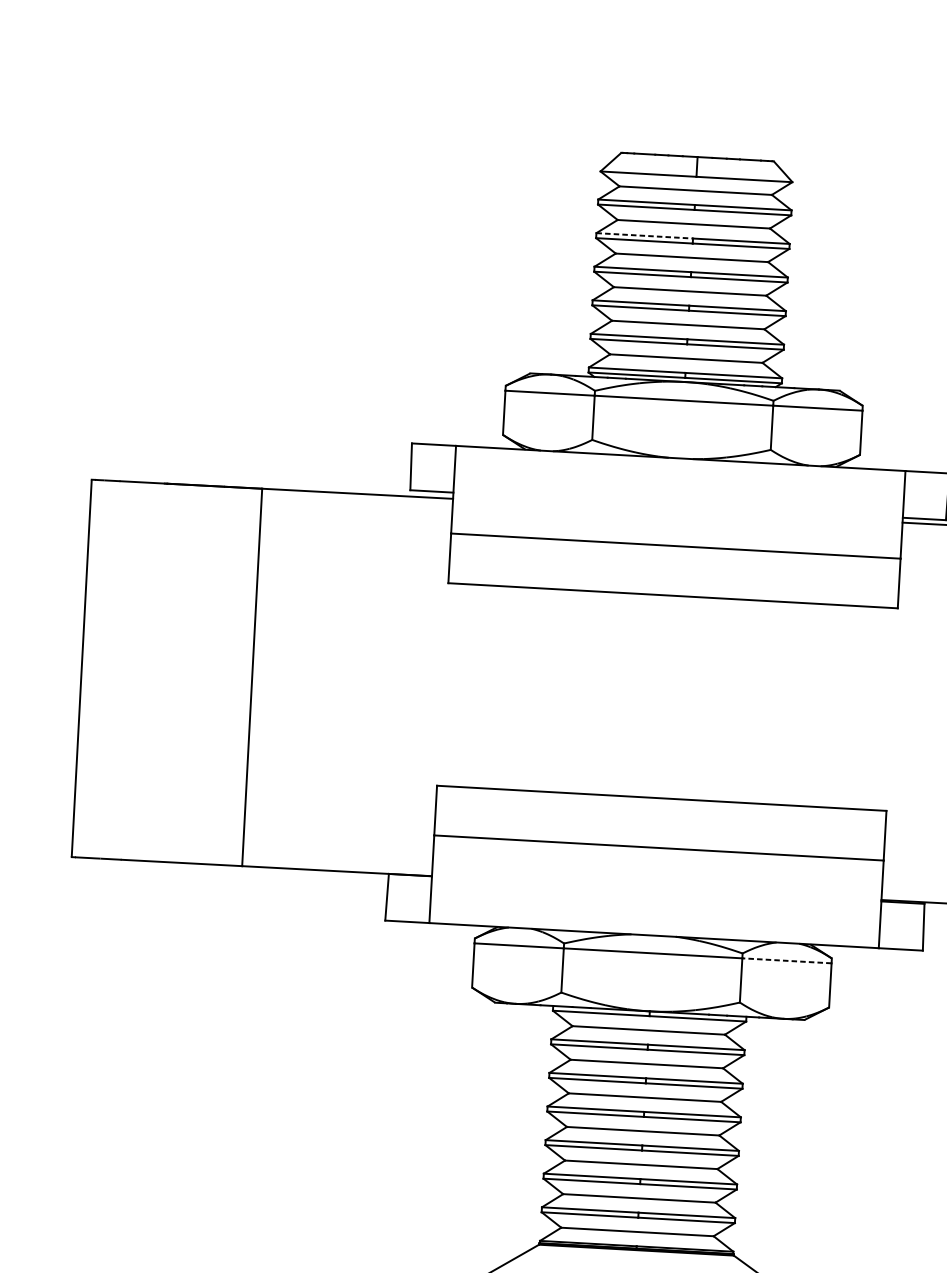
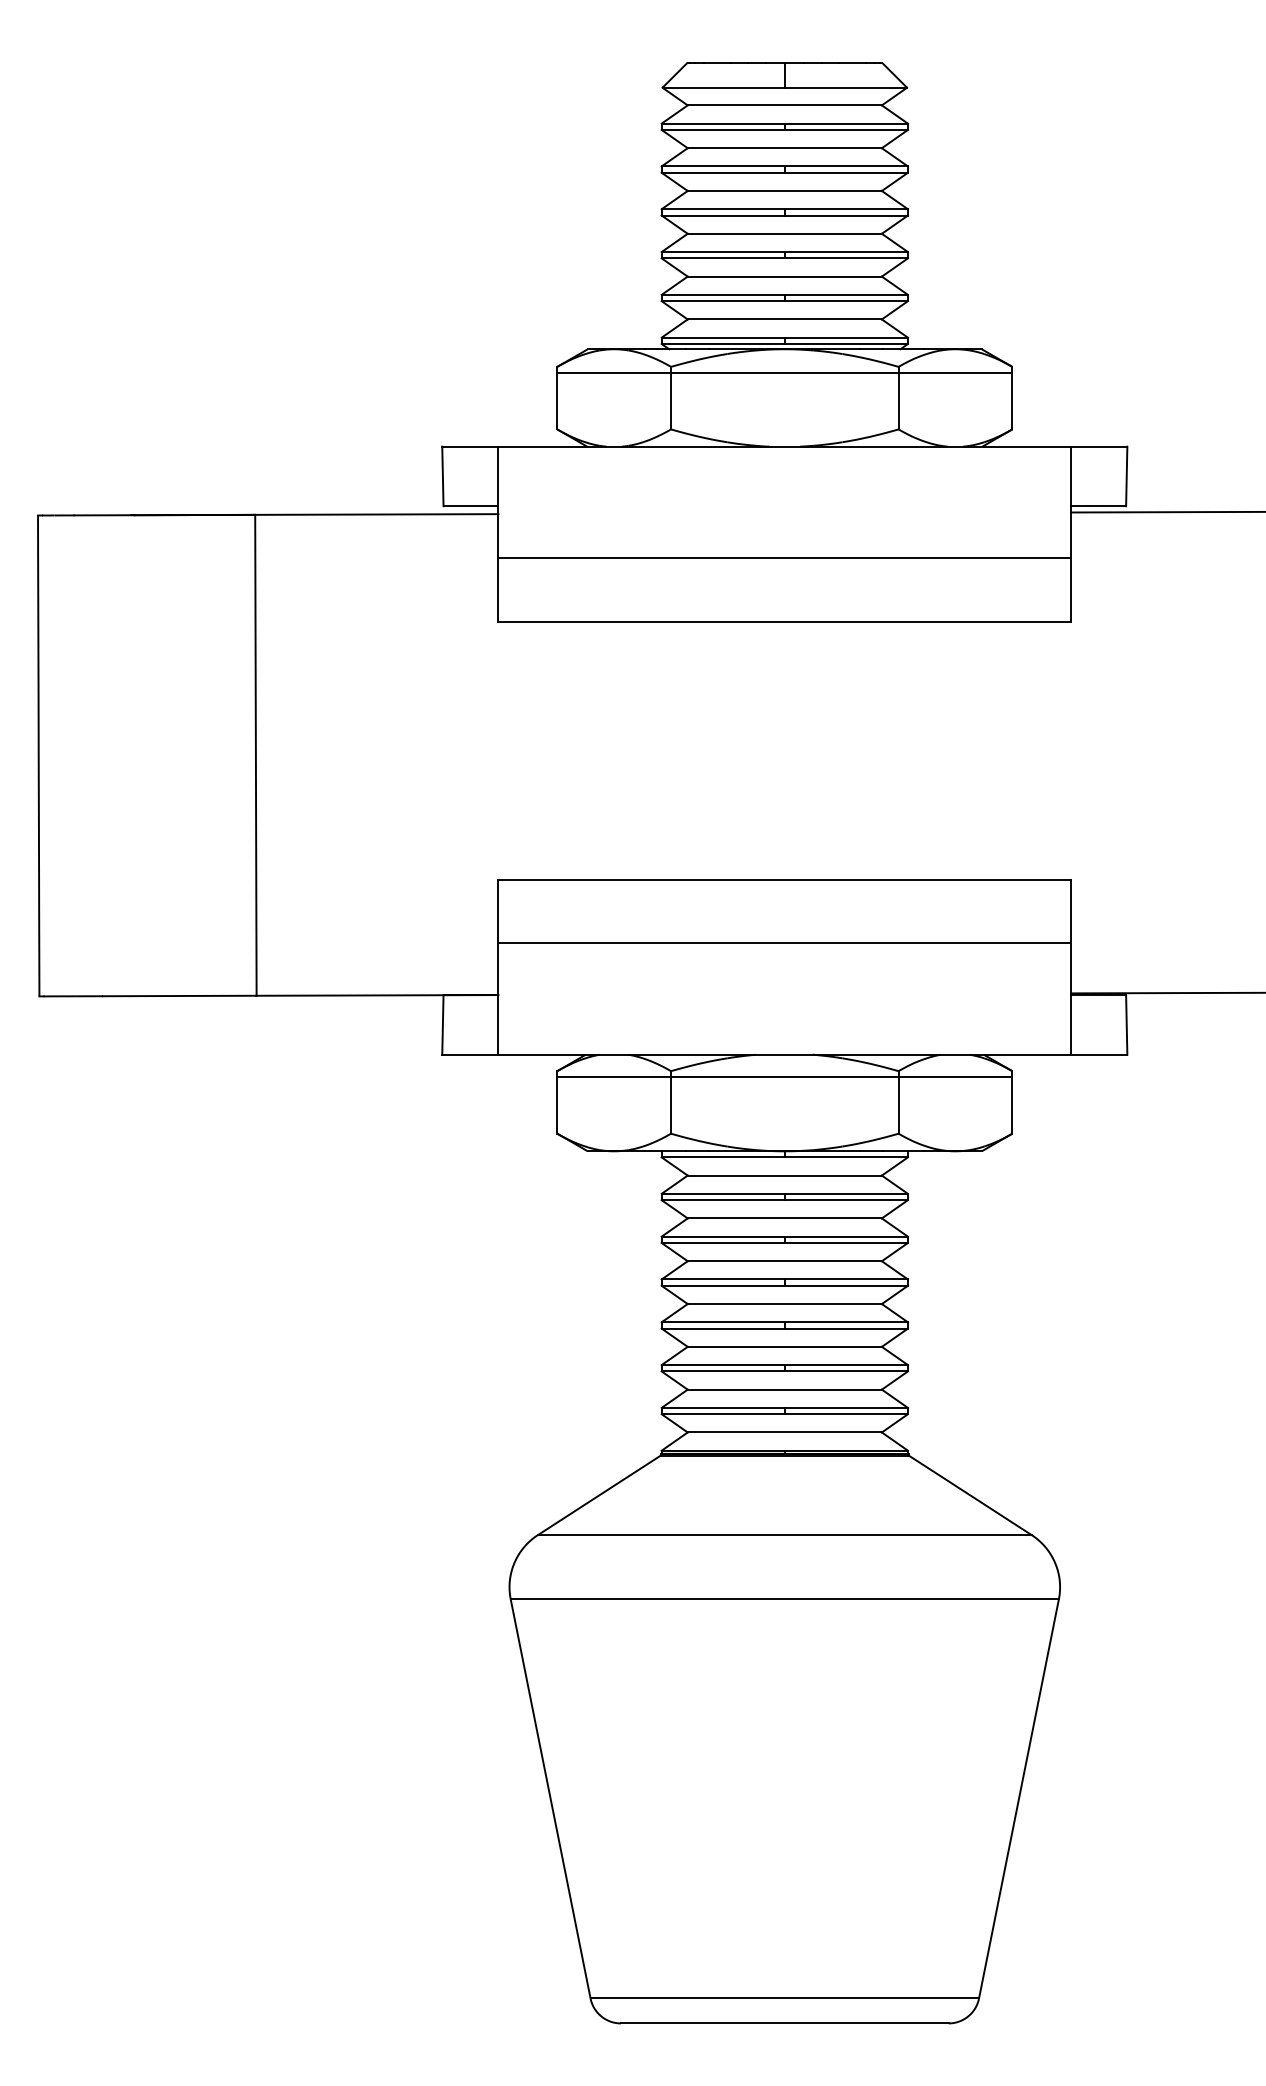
line: (644, 235) -> (723, 166), dashed -> solid
line: (787, 960) -> (955, 1077), dashed -> solid

